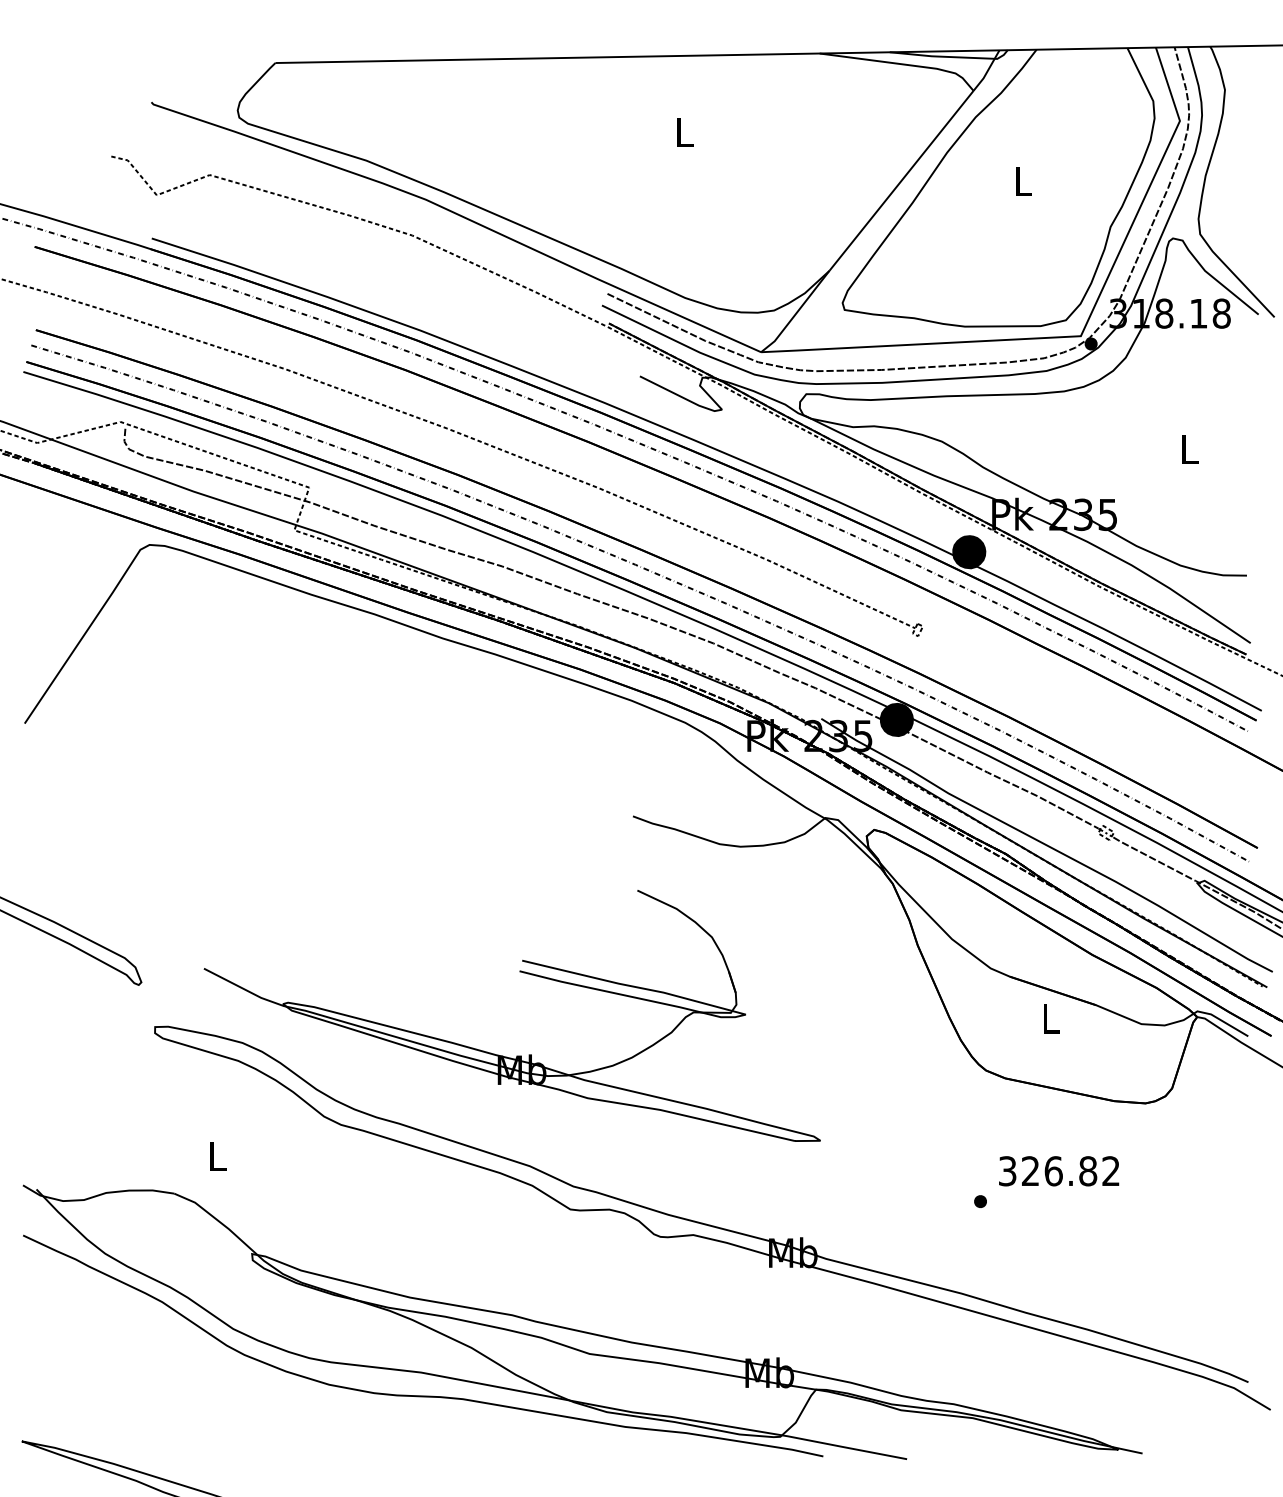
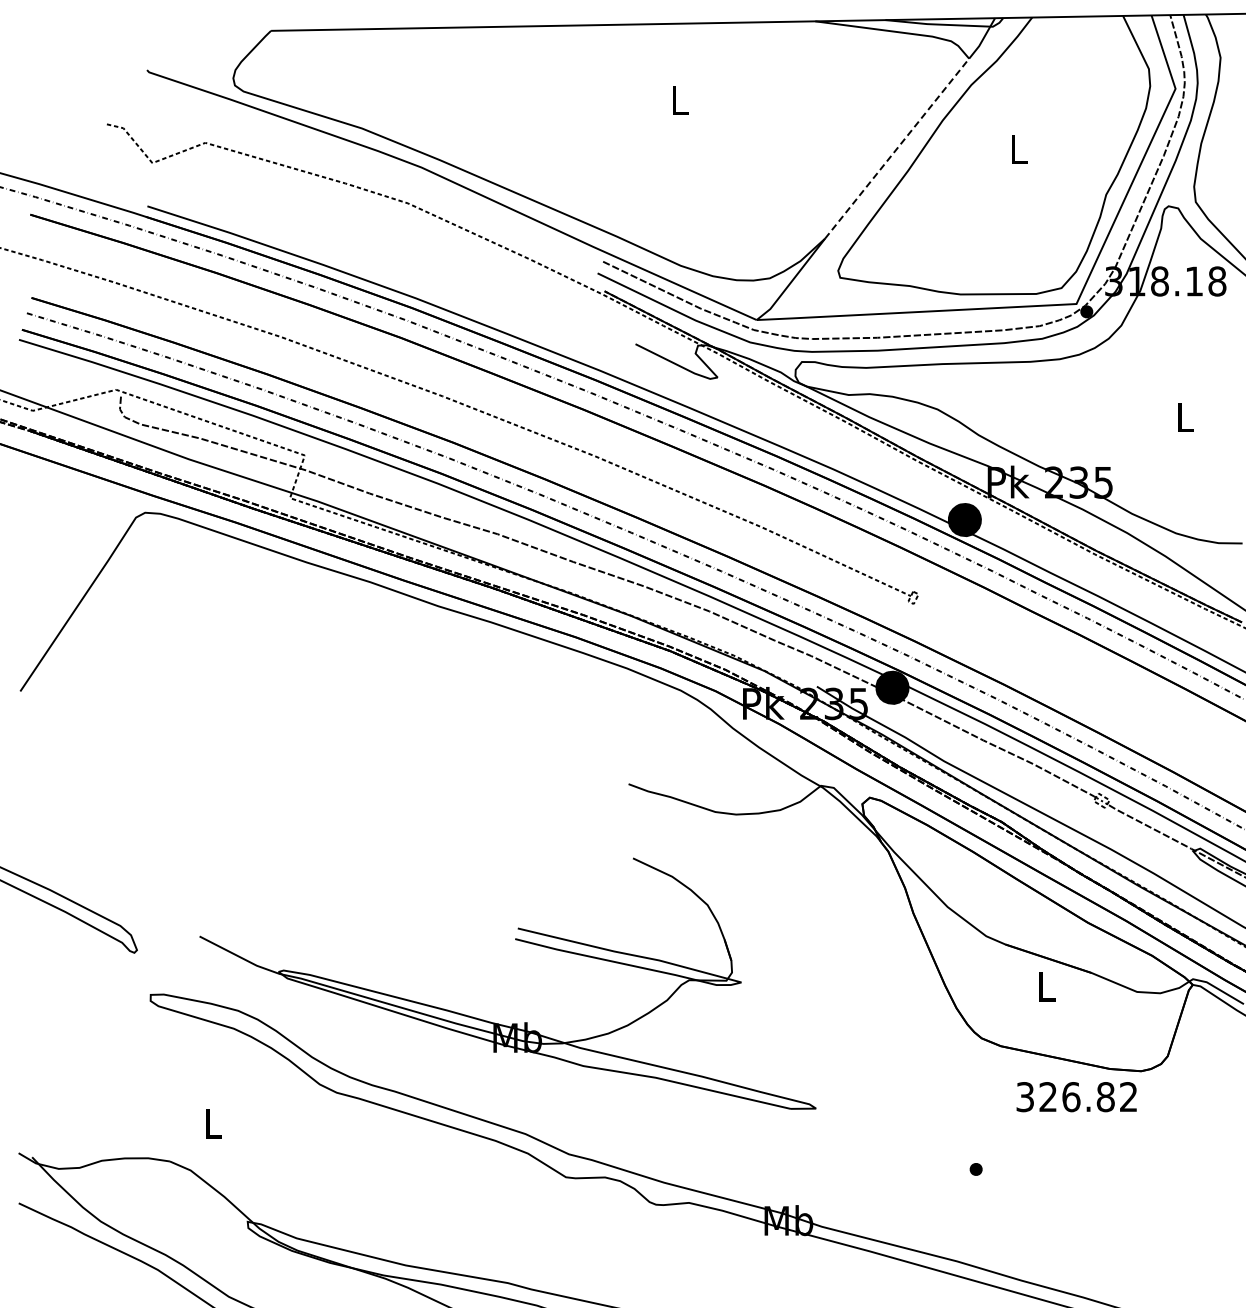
line: (901, 180) -> (897, 148), solid -> dashed
text: (1059, 1171) -> (1077, 1097), moved

